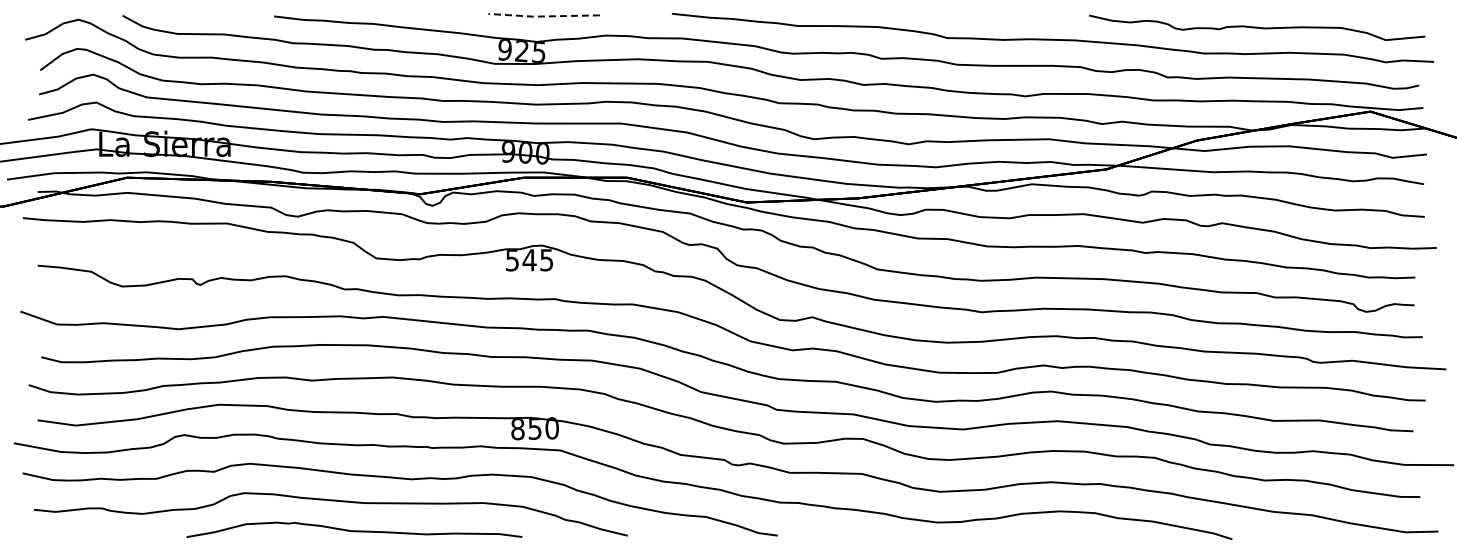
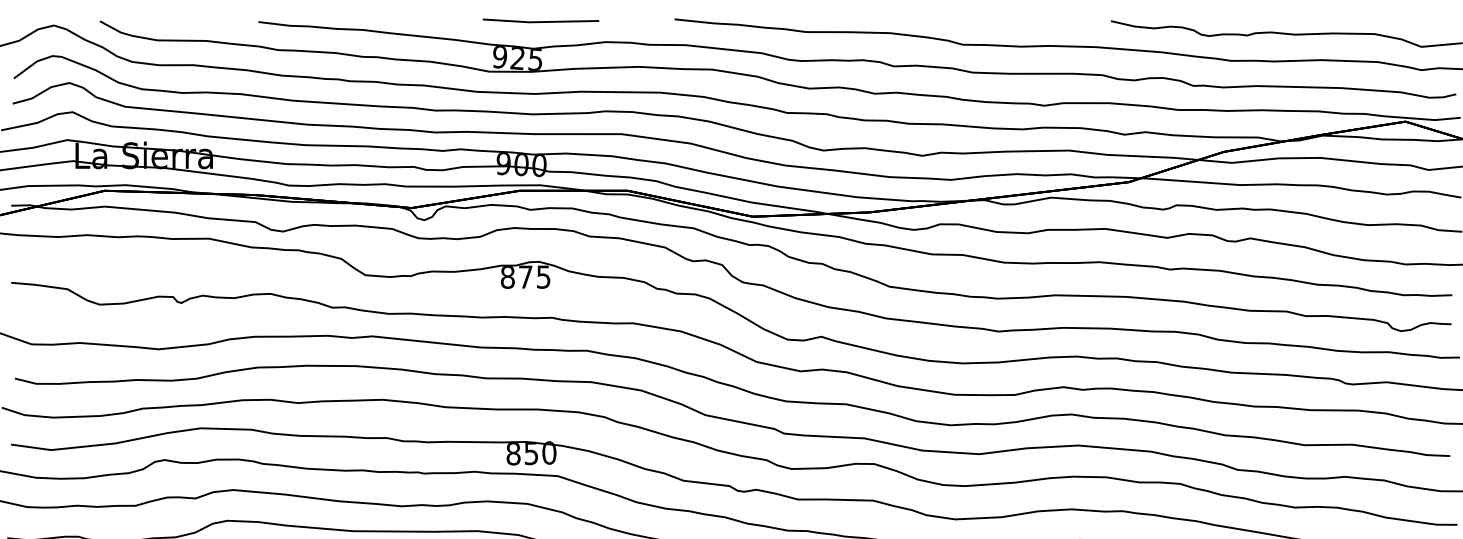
line: (543, 16) -> (540, 22), dashed -> solid
text: (520, 260) -> (516, 277), 545 -> 875

